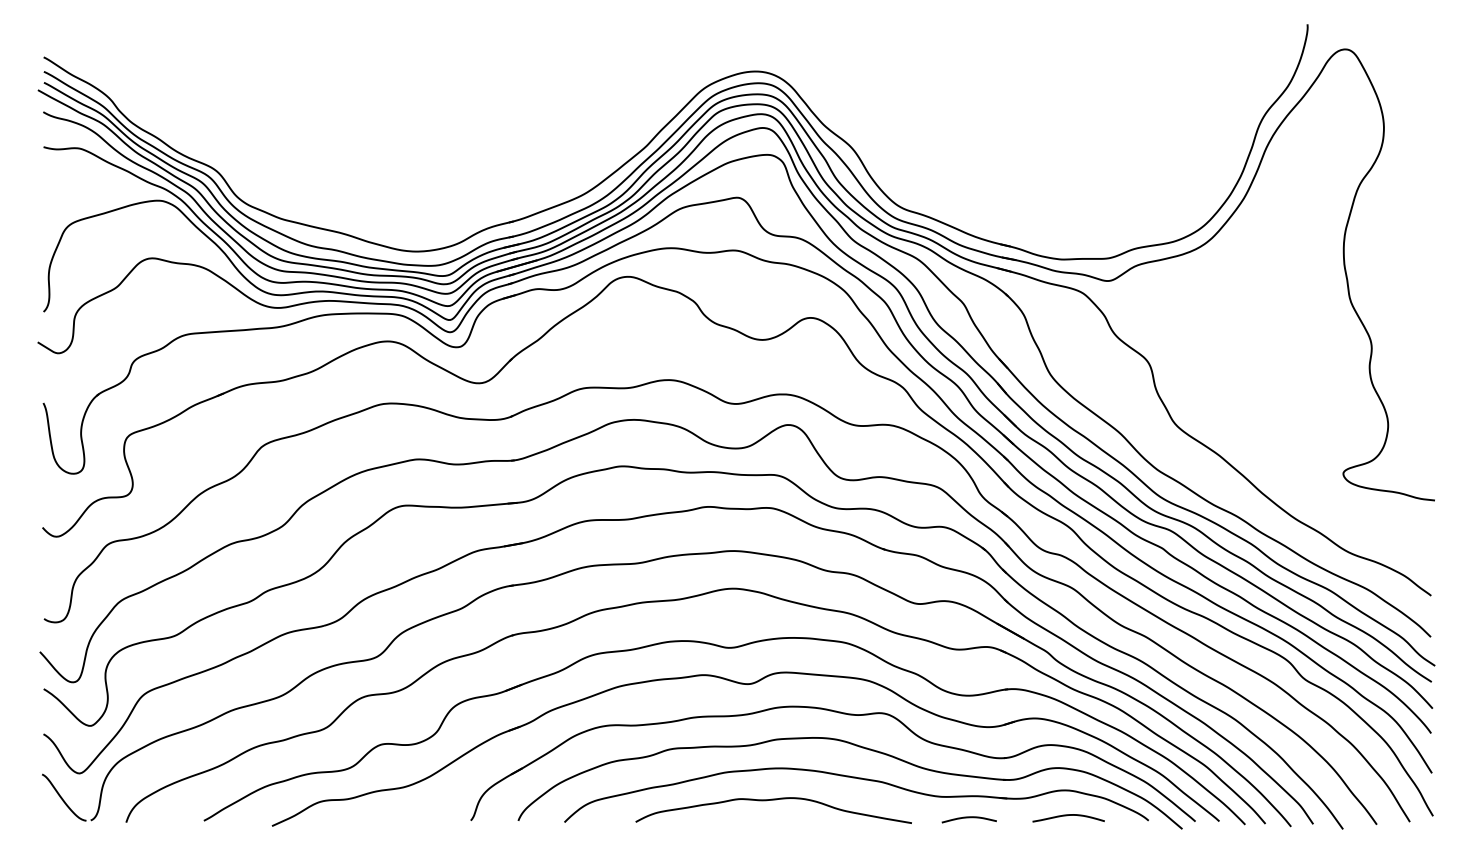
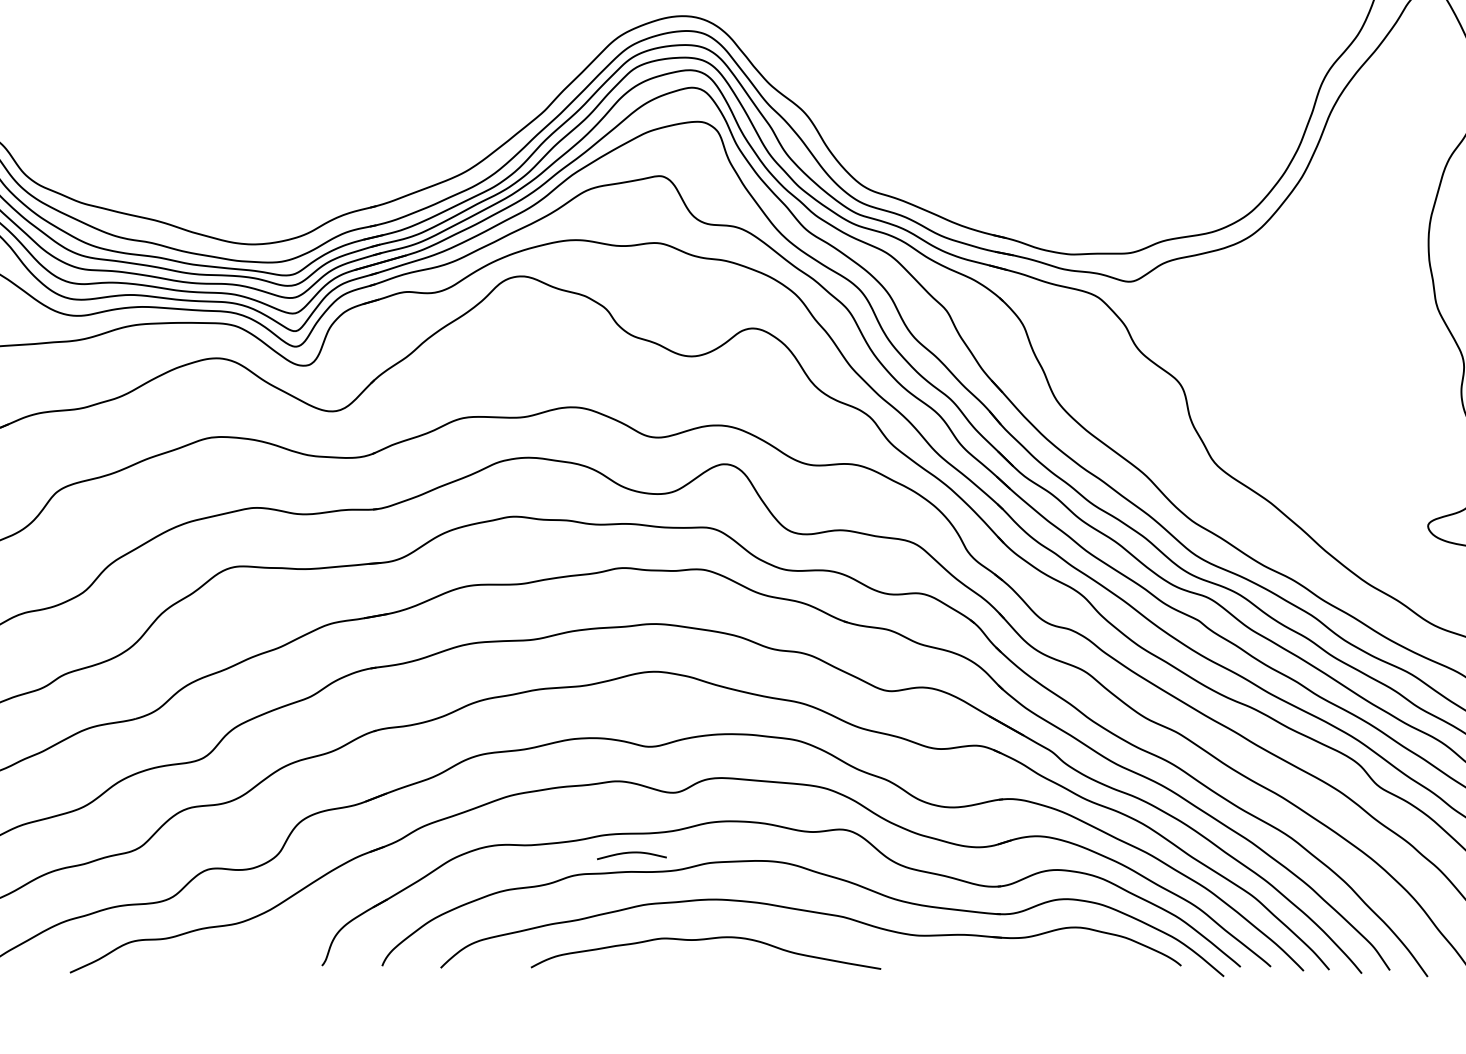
curve: (1067, 816) -> (1078, 960), removed
curve: (968, 818) -> (630, 854), moved

